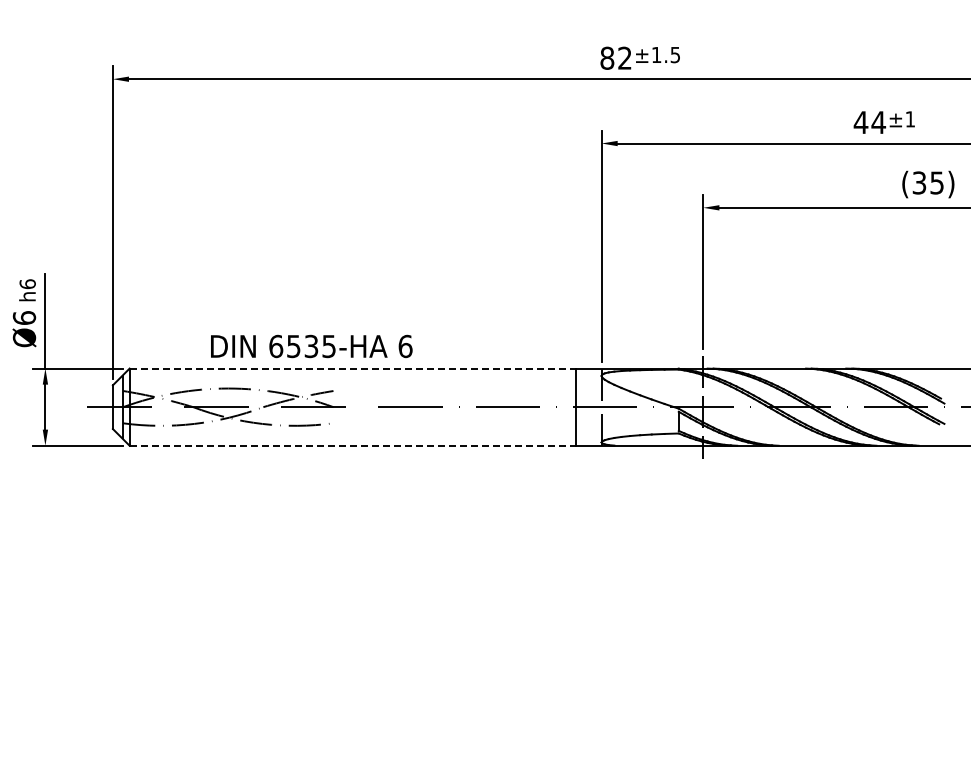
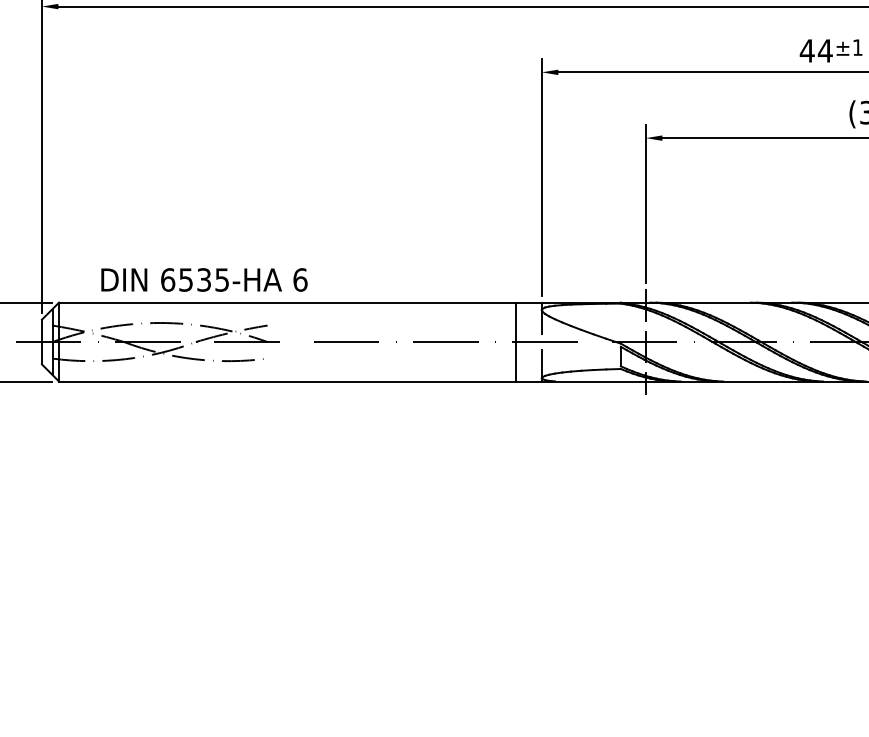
text: (311, 346) -> (204, 280), moved
line: (353, 368) -> (288, 302), dashed -> solid
line: (353, 445) -> (288, 381), dashed -> solid

